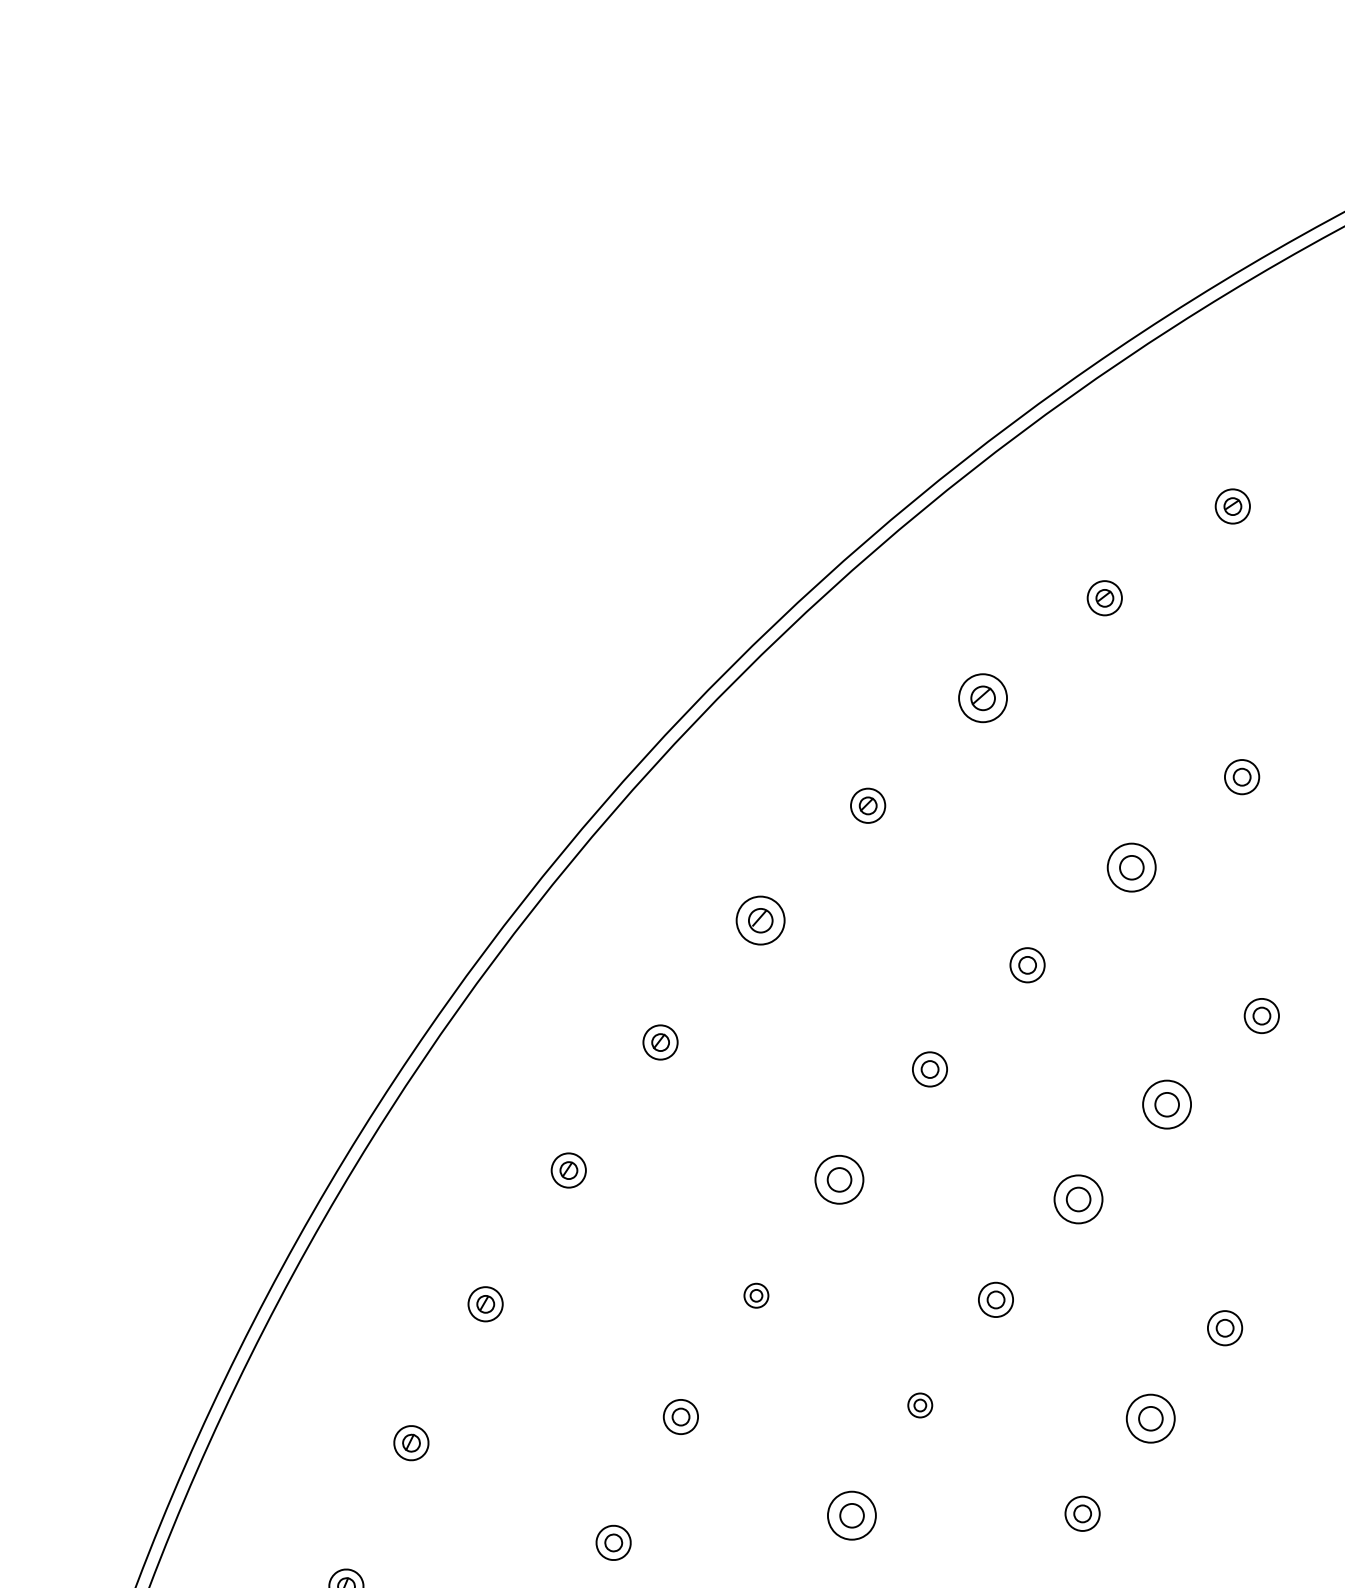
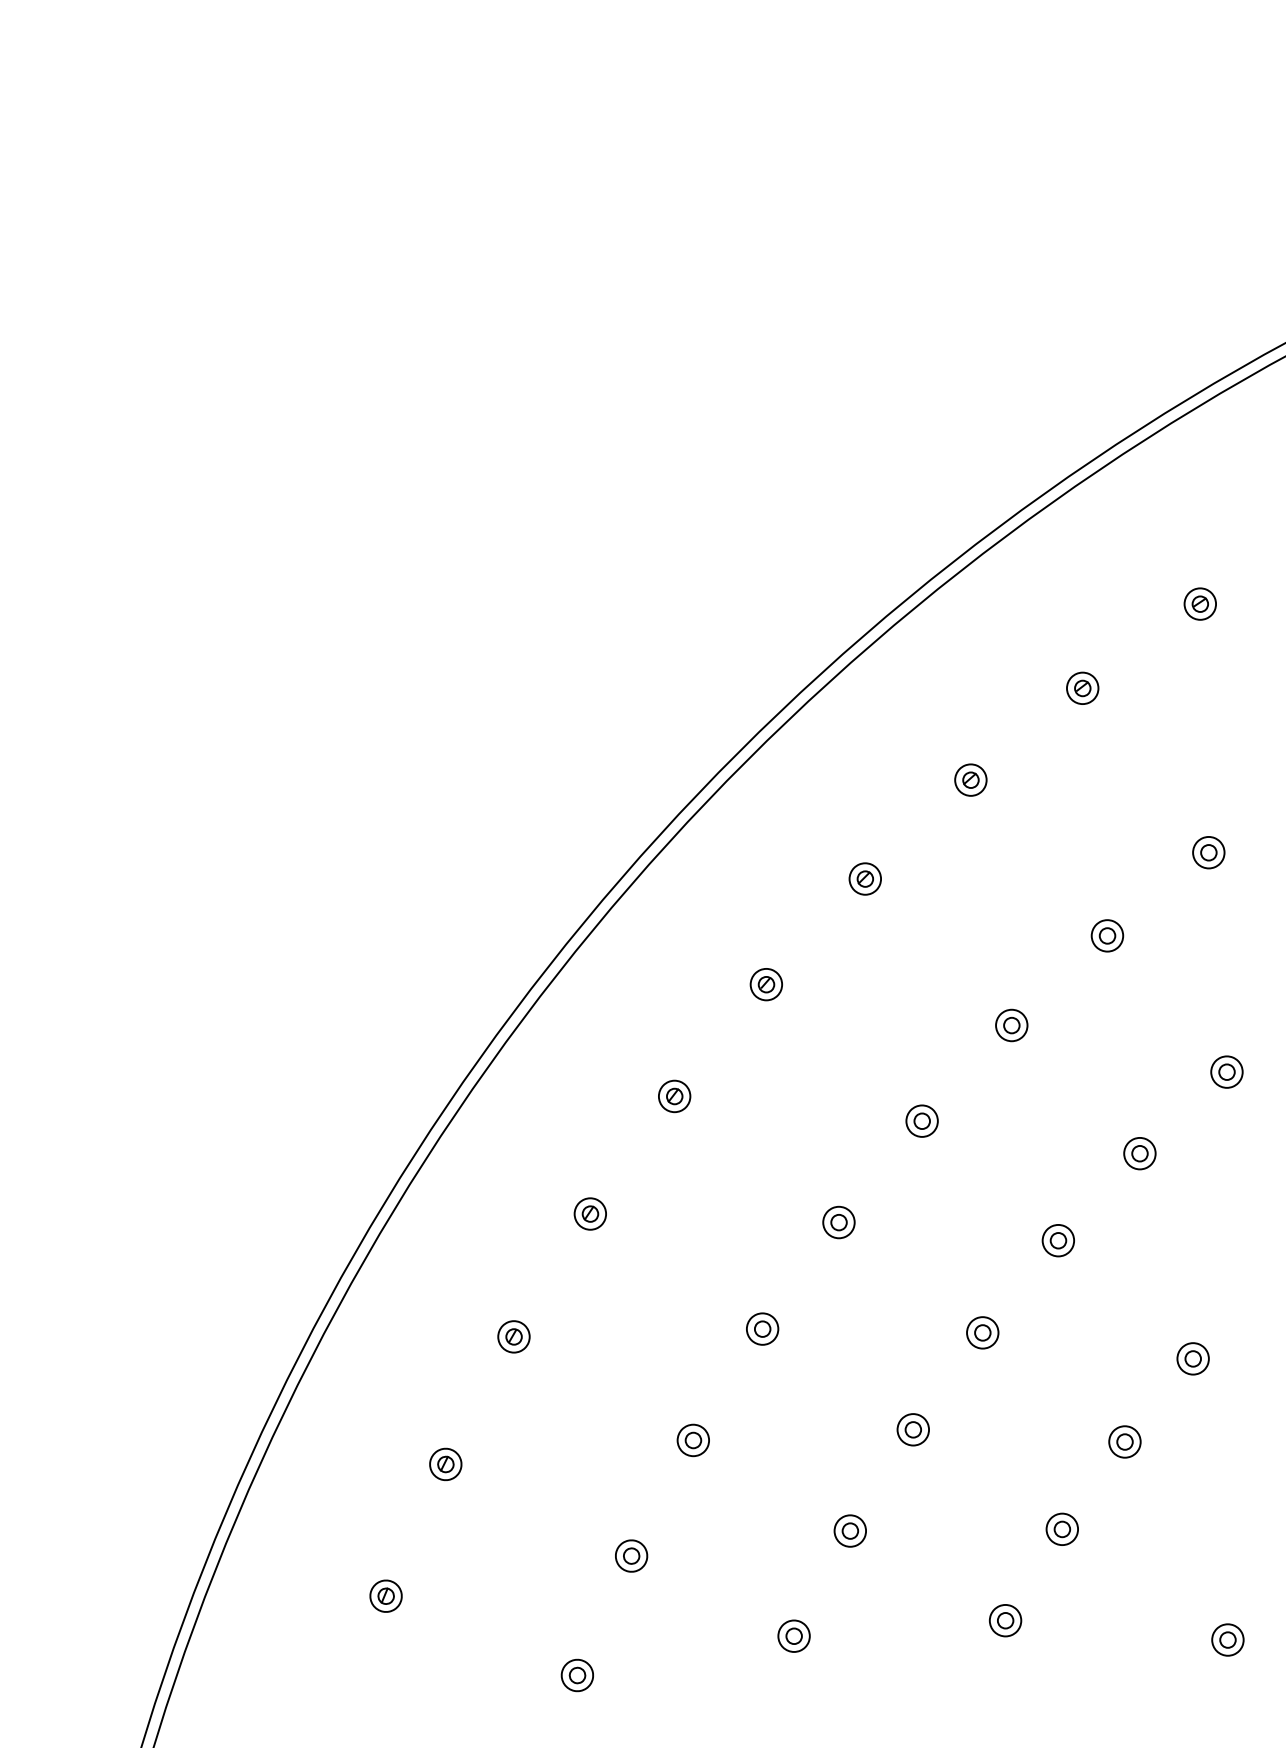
part: (982, 697) -> (970, 779), size x0.71
part: (1131, 867) -> (1107, 935), size x0.71
part: (759, 920) -> (765, 984), size x0.71
part: (1166, 1104) -> (1139, 1153), size x0.71
part: (838, 1179) -> (838, 1222), size x0.71
part: (1077, 1199) -> (1057, 1240), size x0.71
part: (756, 1295) -> (762, 1328), size x1.43
part: (919, 1405) -> (912, 1429), size x1.43
part: (1150, 1418) -> (1124, 1441), size x0.71
part: (850, 1515) -> (849, 1530), size x0.71

